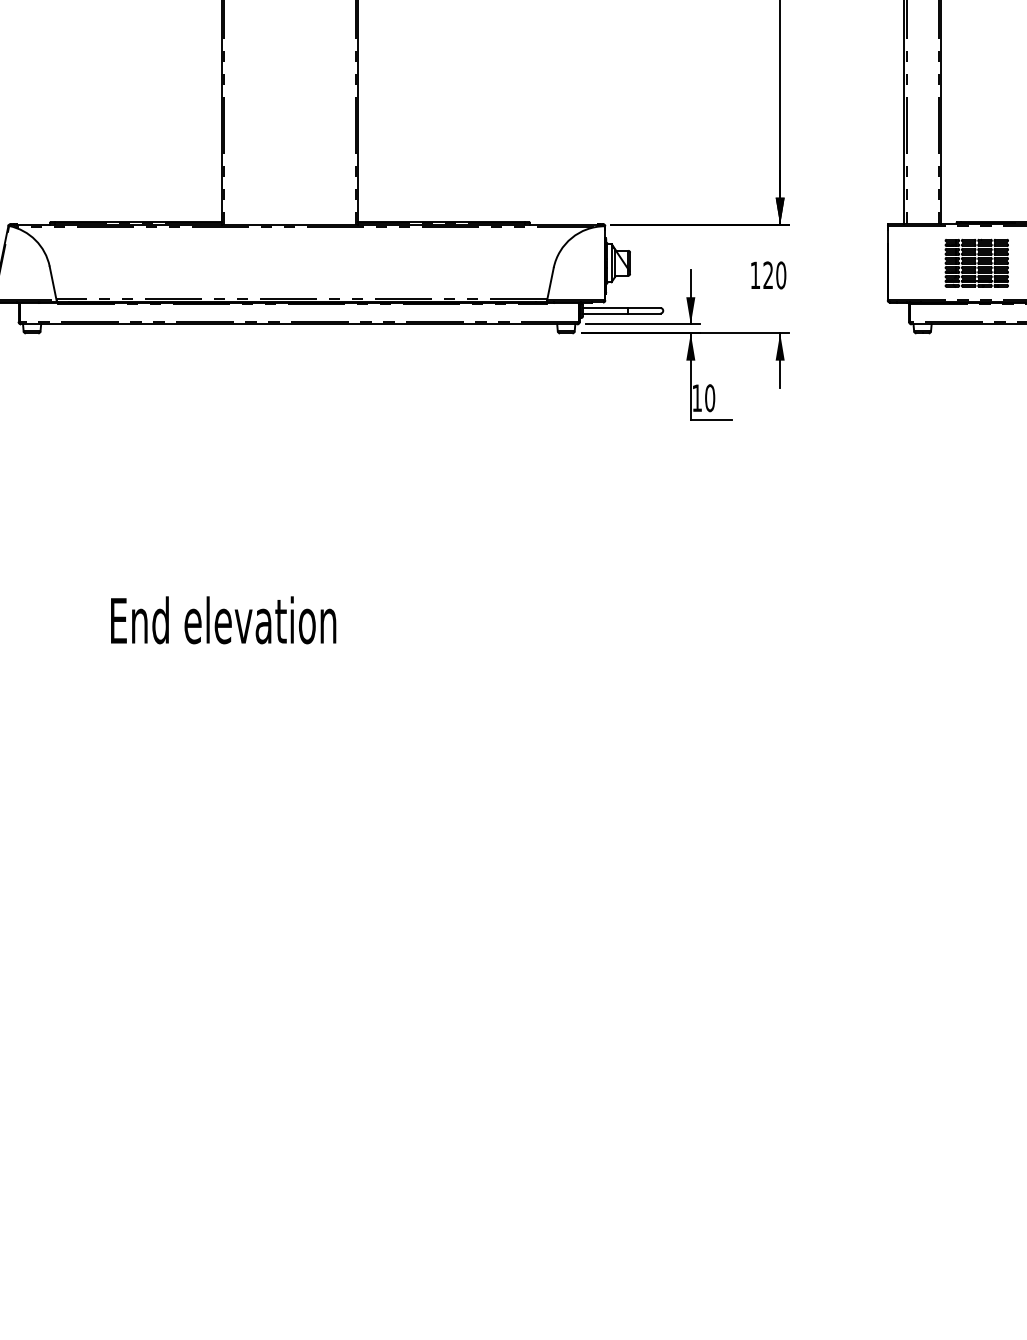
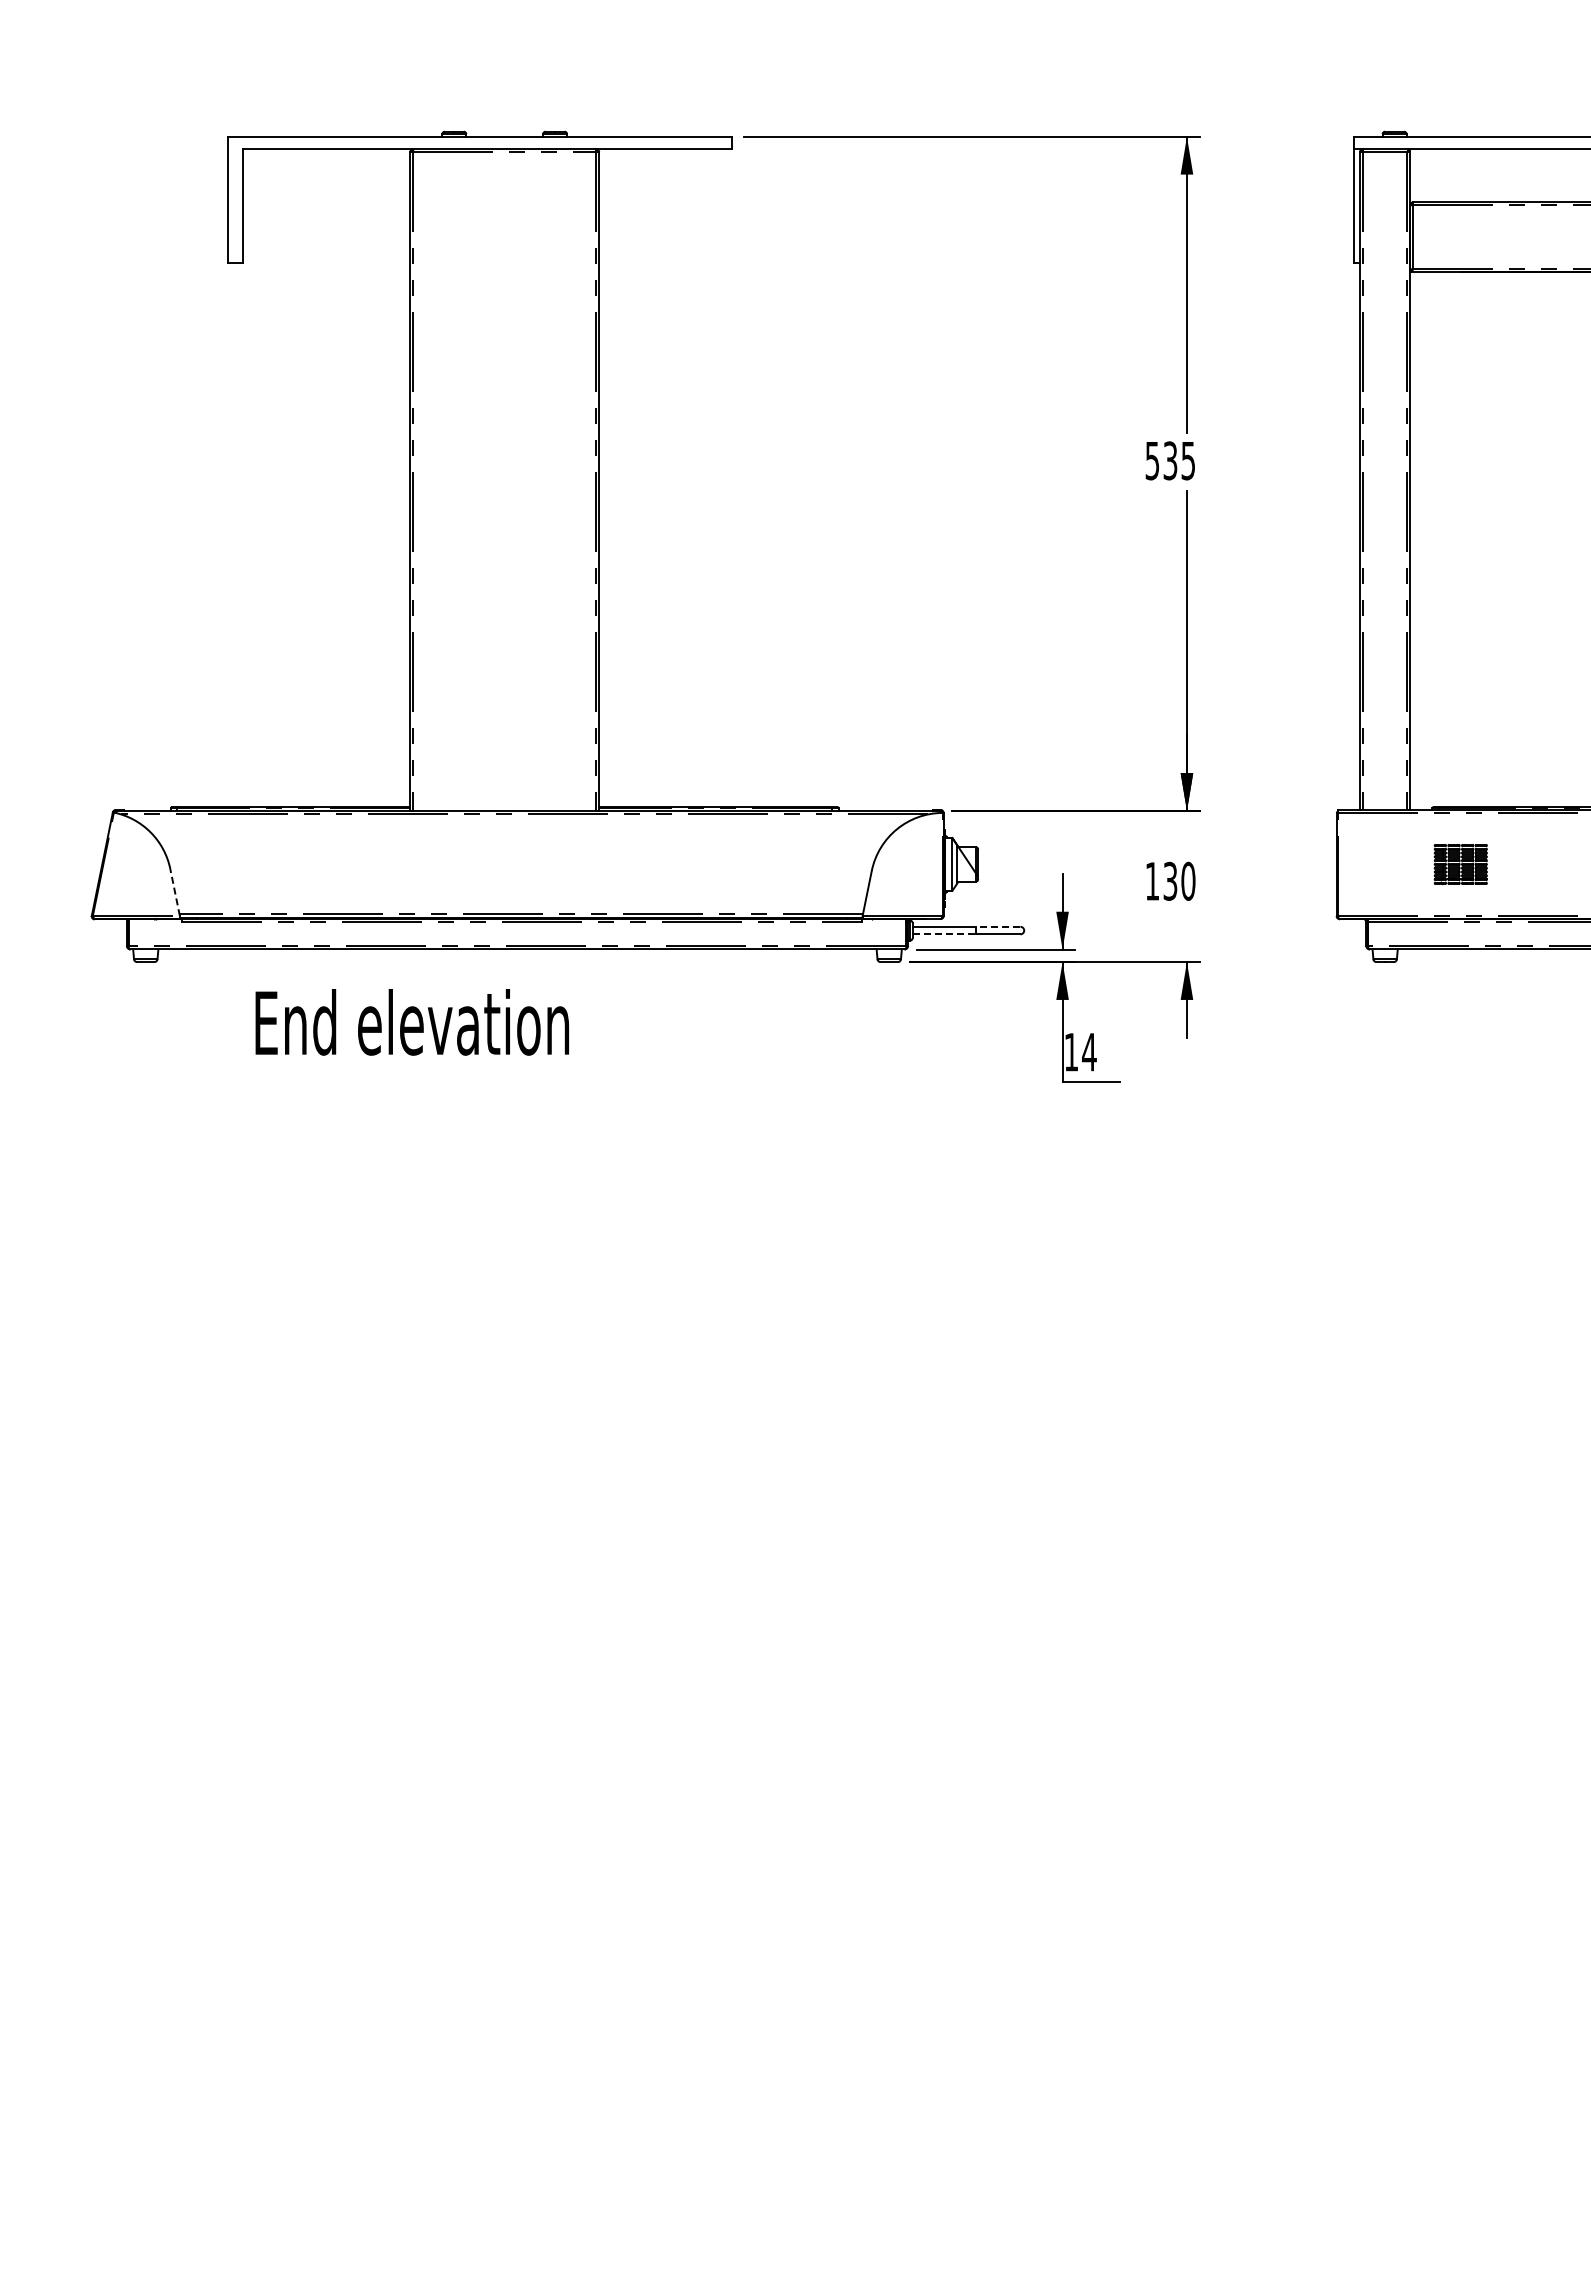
part: (976, 263) -> (1460, 864), size x0.6
text: (768, 275) -> (1170, 881), 120 -> 130
line: (53, 283) -> (175, 892), solid -> dashed
line: (644, 307) -> (997, 926), solid -> dashed
line: (605, 313) -> (944, 934), solid -> dashed
text: (710, 397) -> (1089, 1051), 10 -> 14
text: (223, 620) -> (411, 1022), moved

